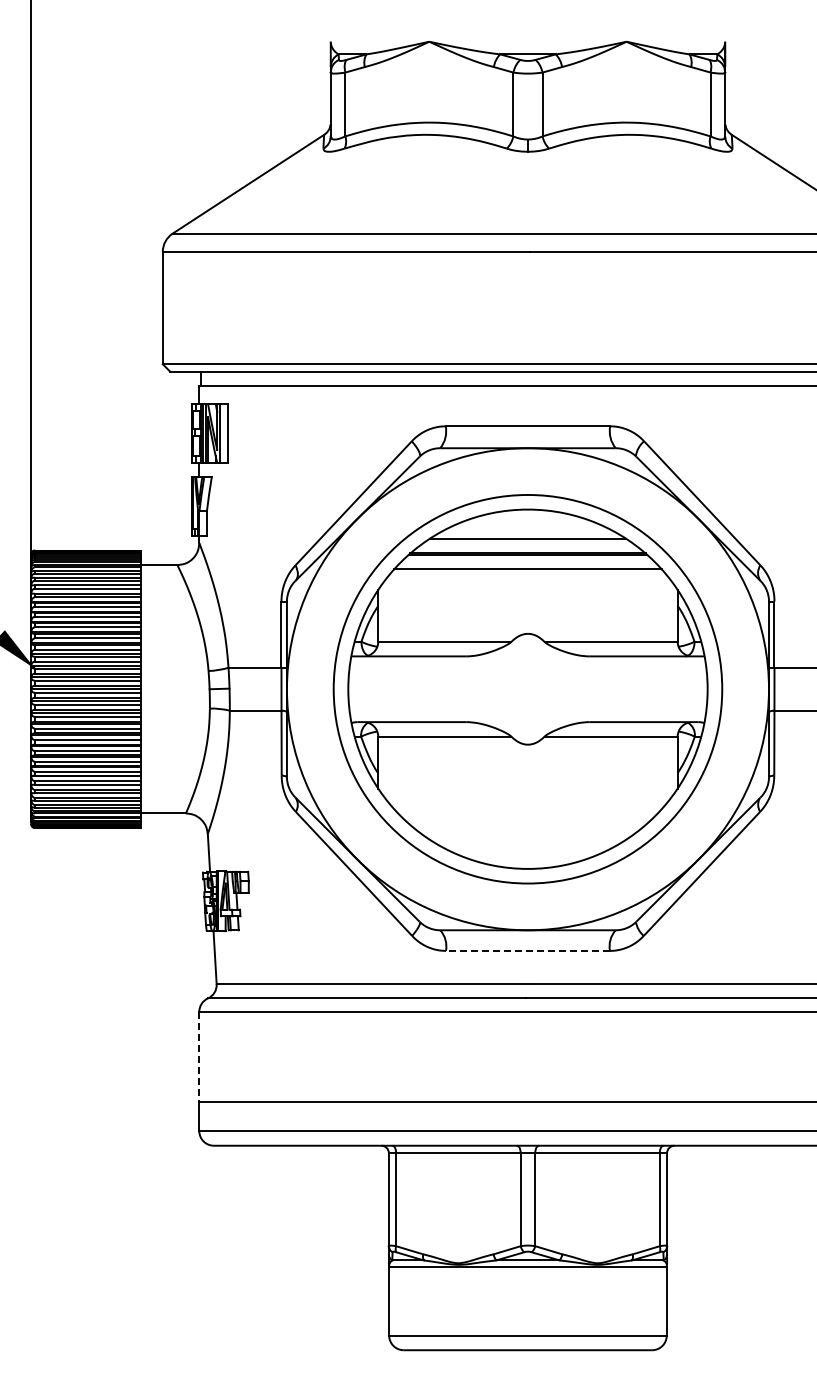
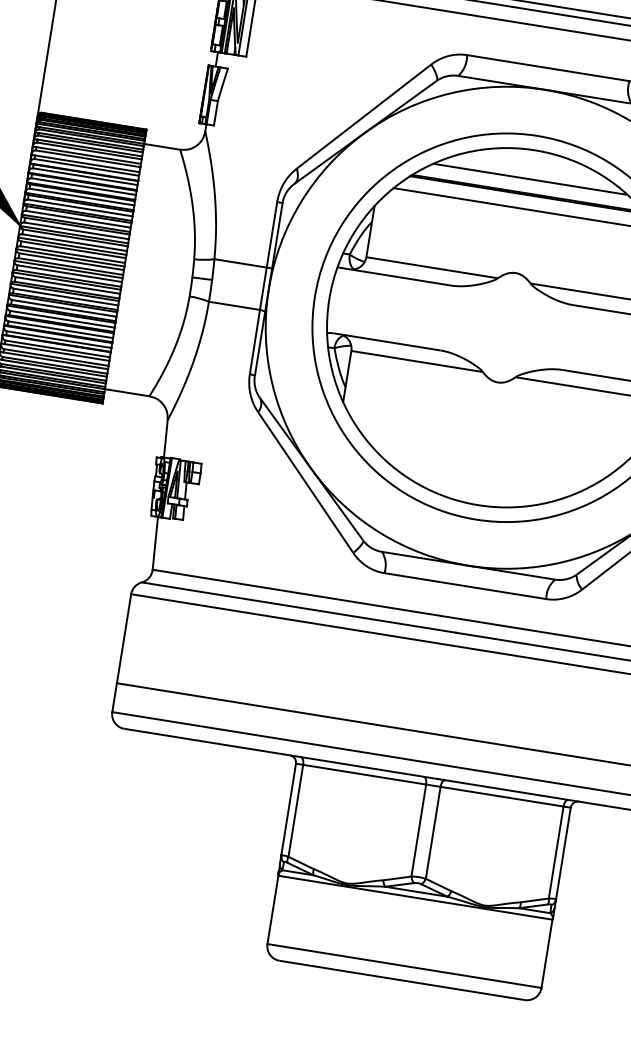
line: (527, 950) -> (464, 585), dashed -> solid
line: (199, 1057) -> (124, 639), dashed -> solid

